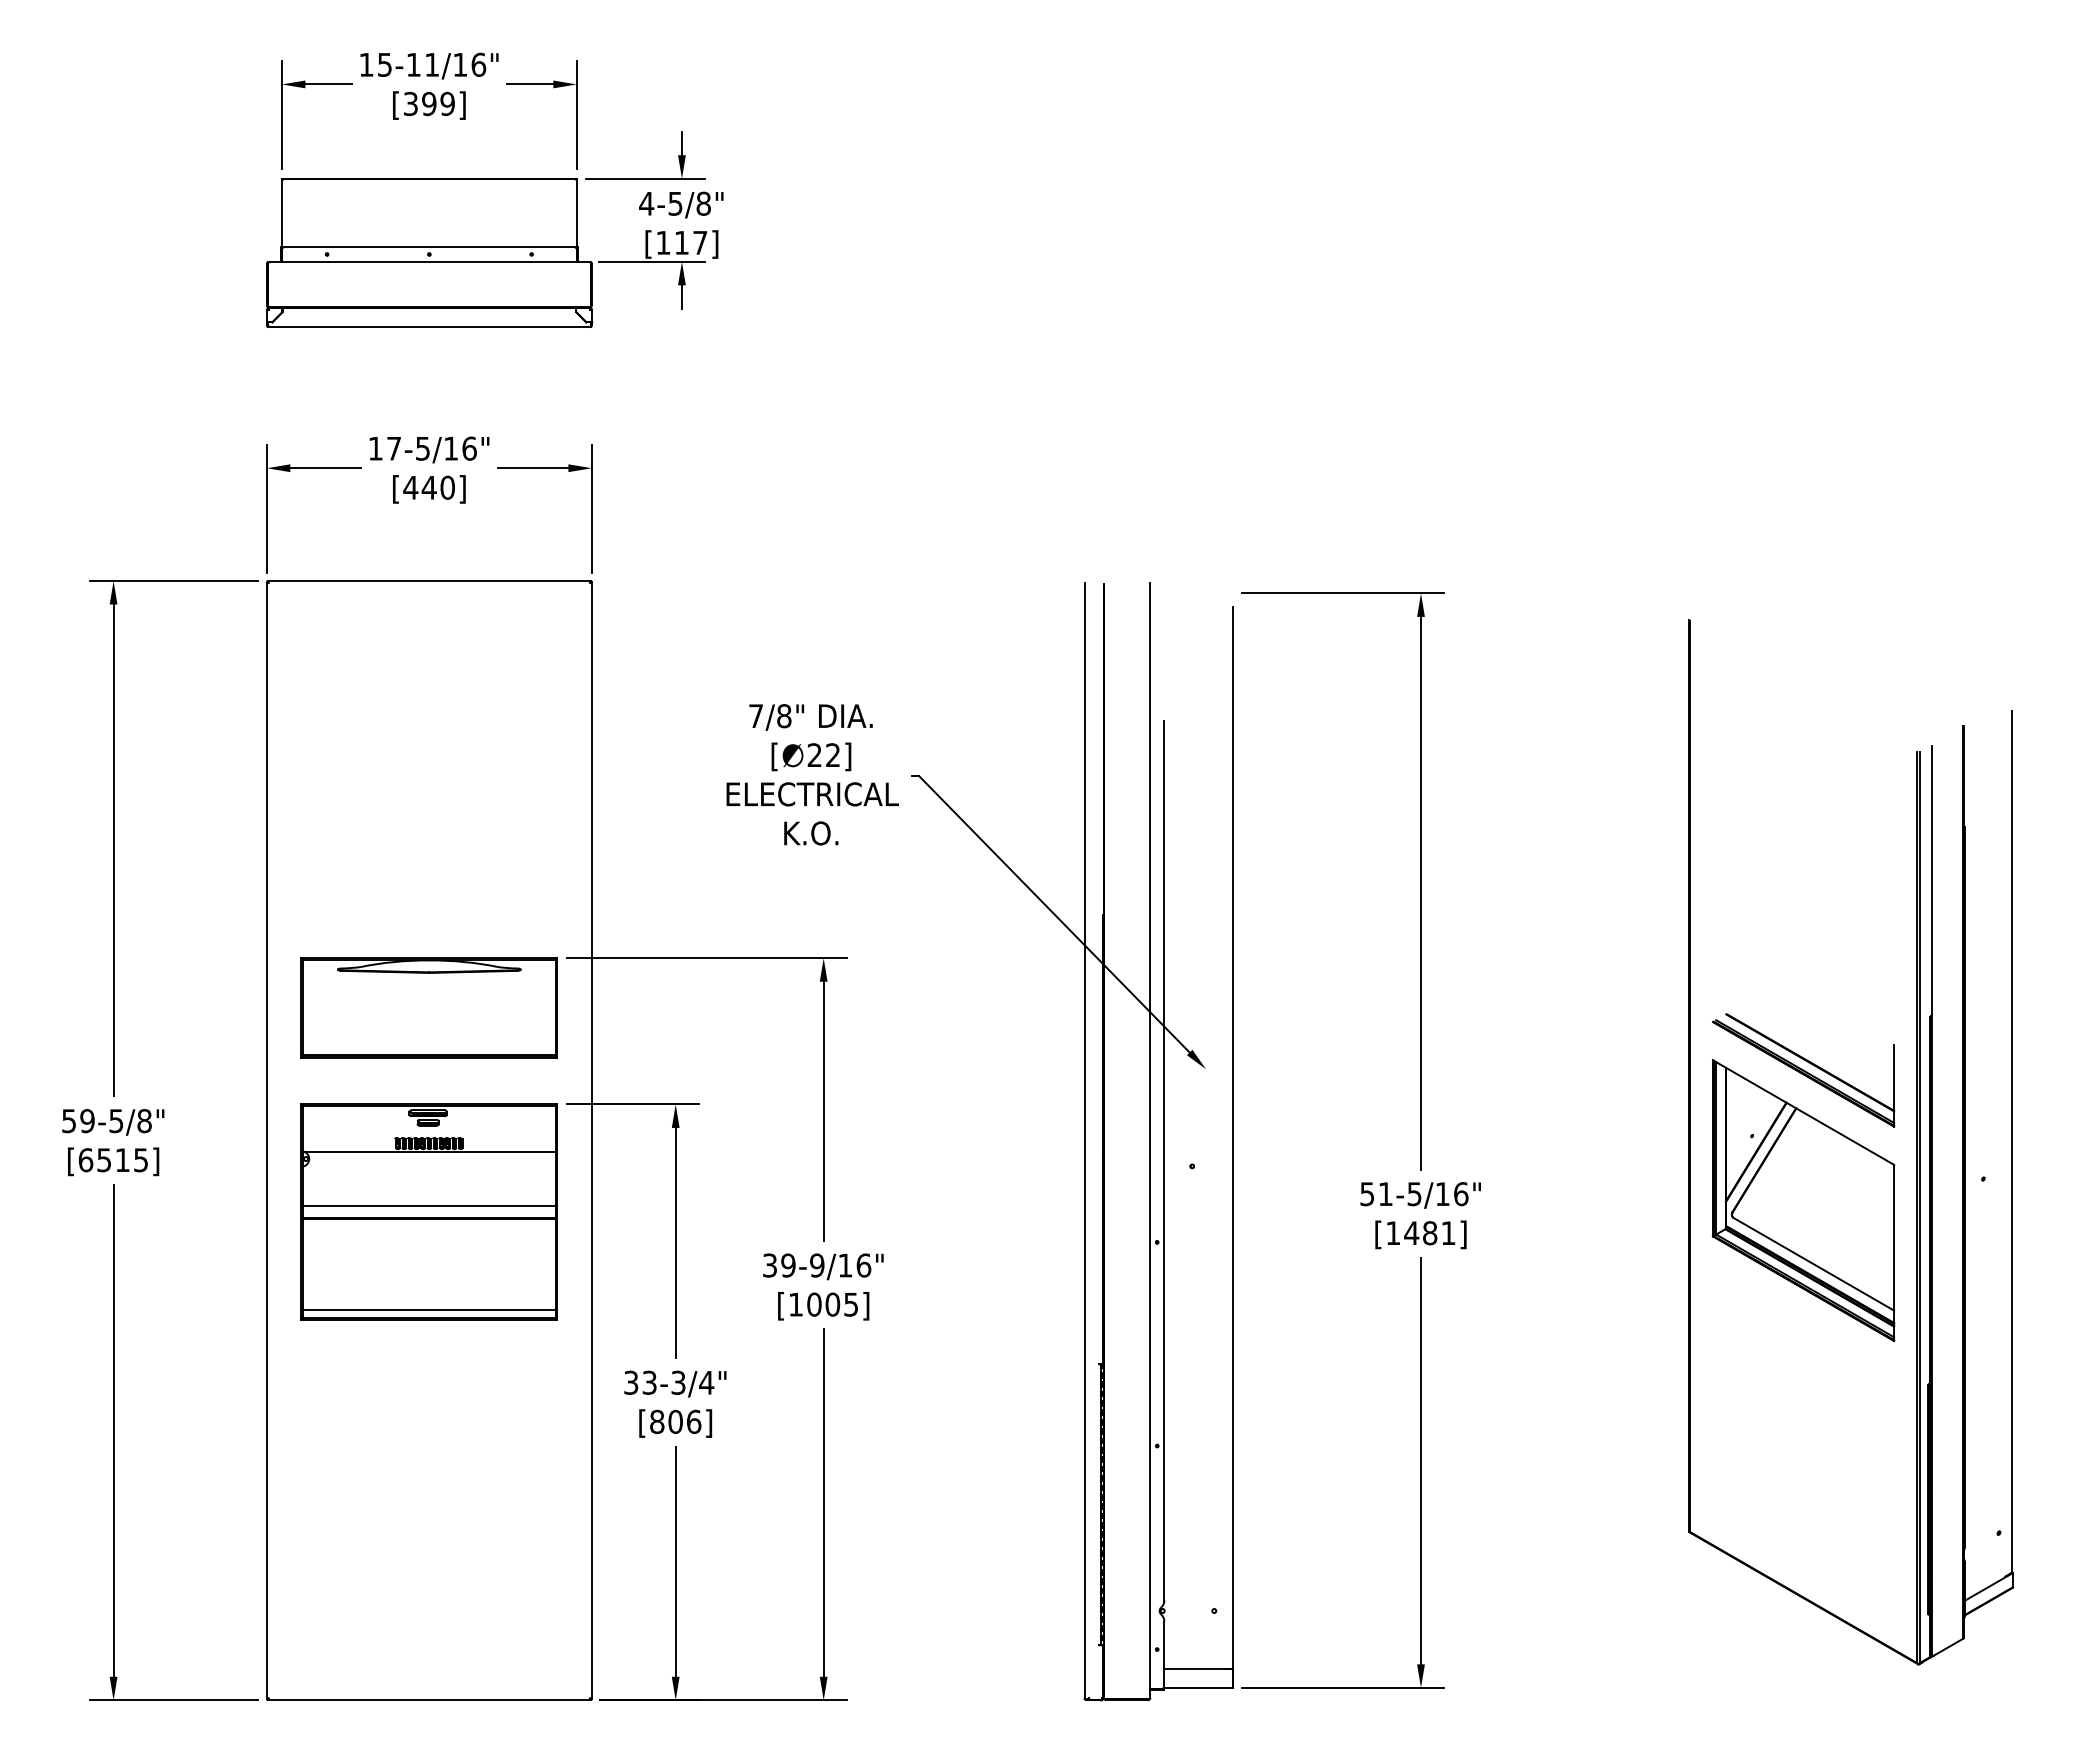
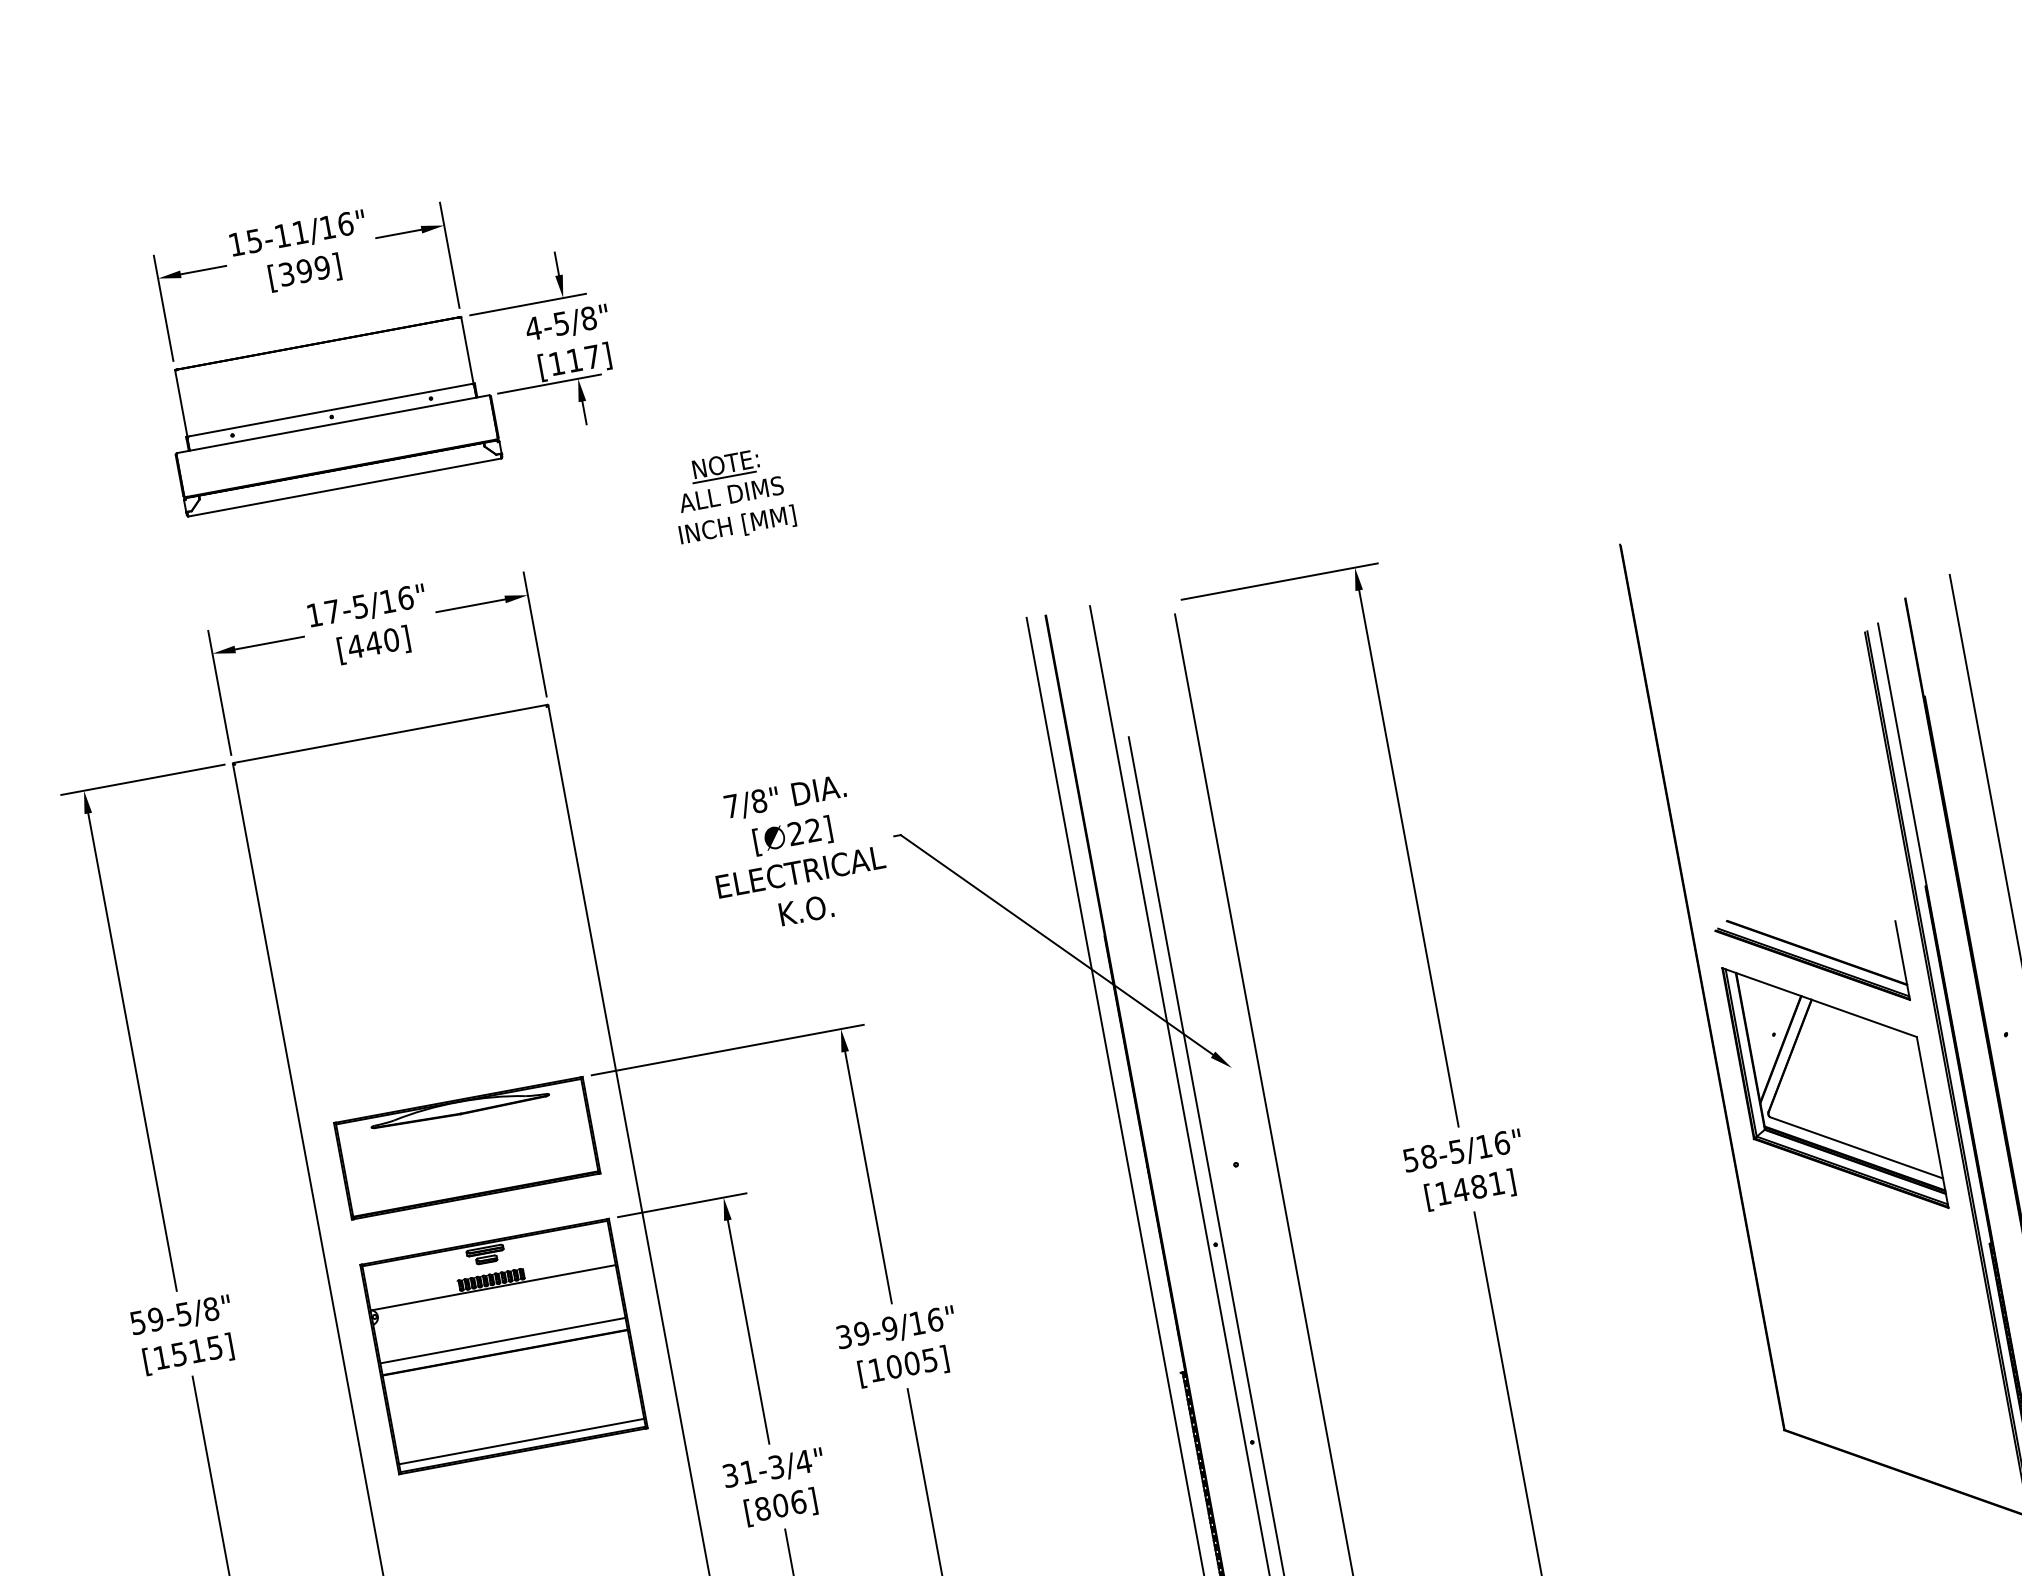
part: (813, 406) -> (731, 495), added
text: (85, 1160) -> (161, 1358), [6515] -> [1515]
text: (1385, 1194) -> (1428, 1157), 51-5/16" -> 58-5/16"
text: (649, 1382) -> (748, 1472), 33-3/4" -> 31-3/4"

